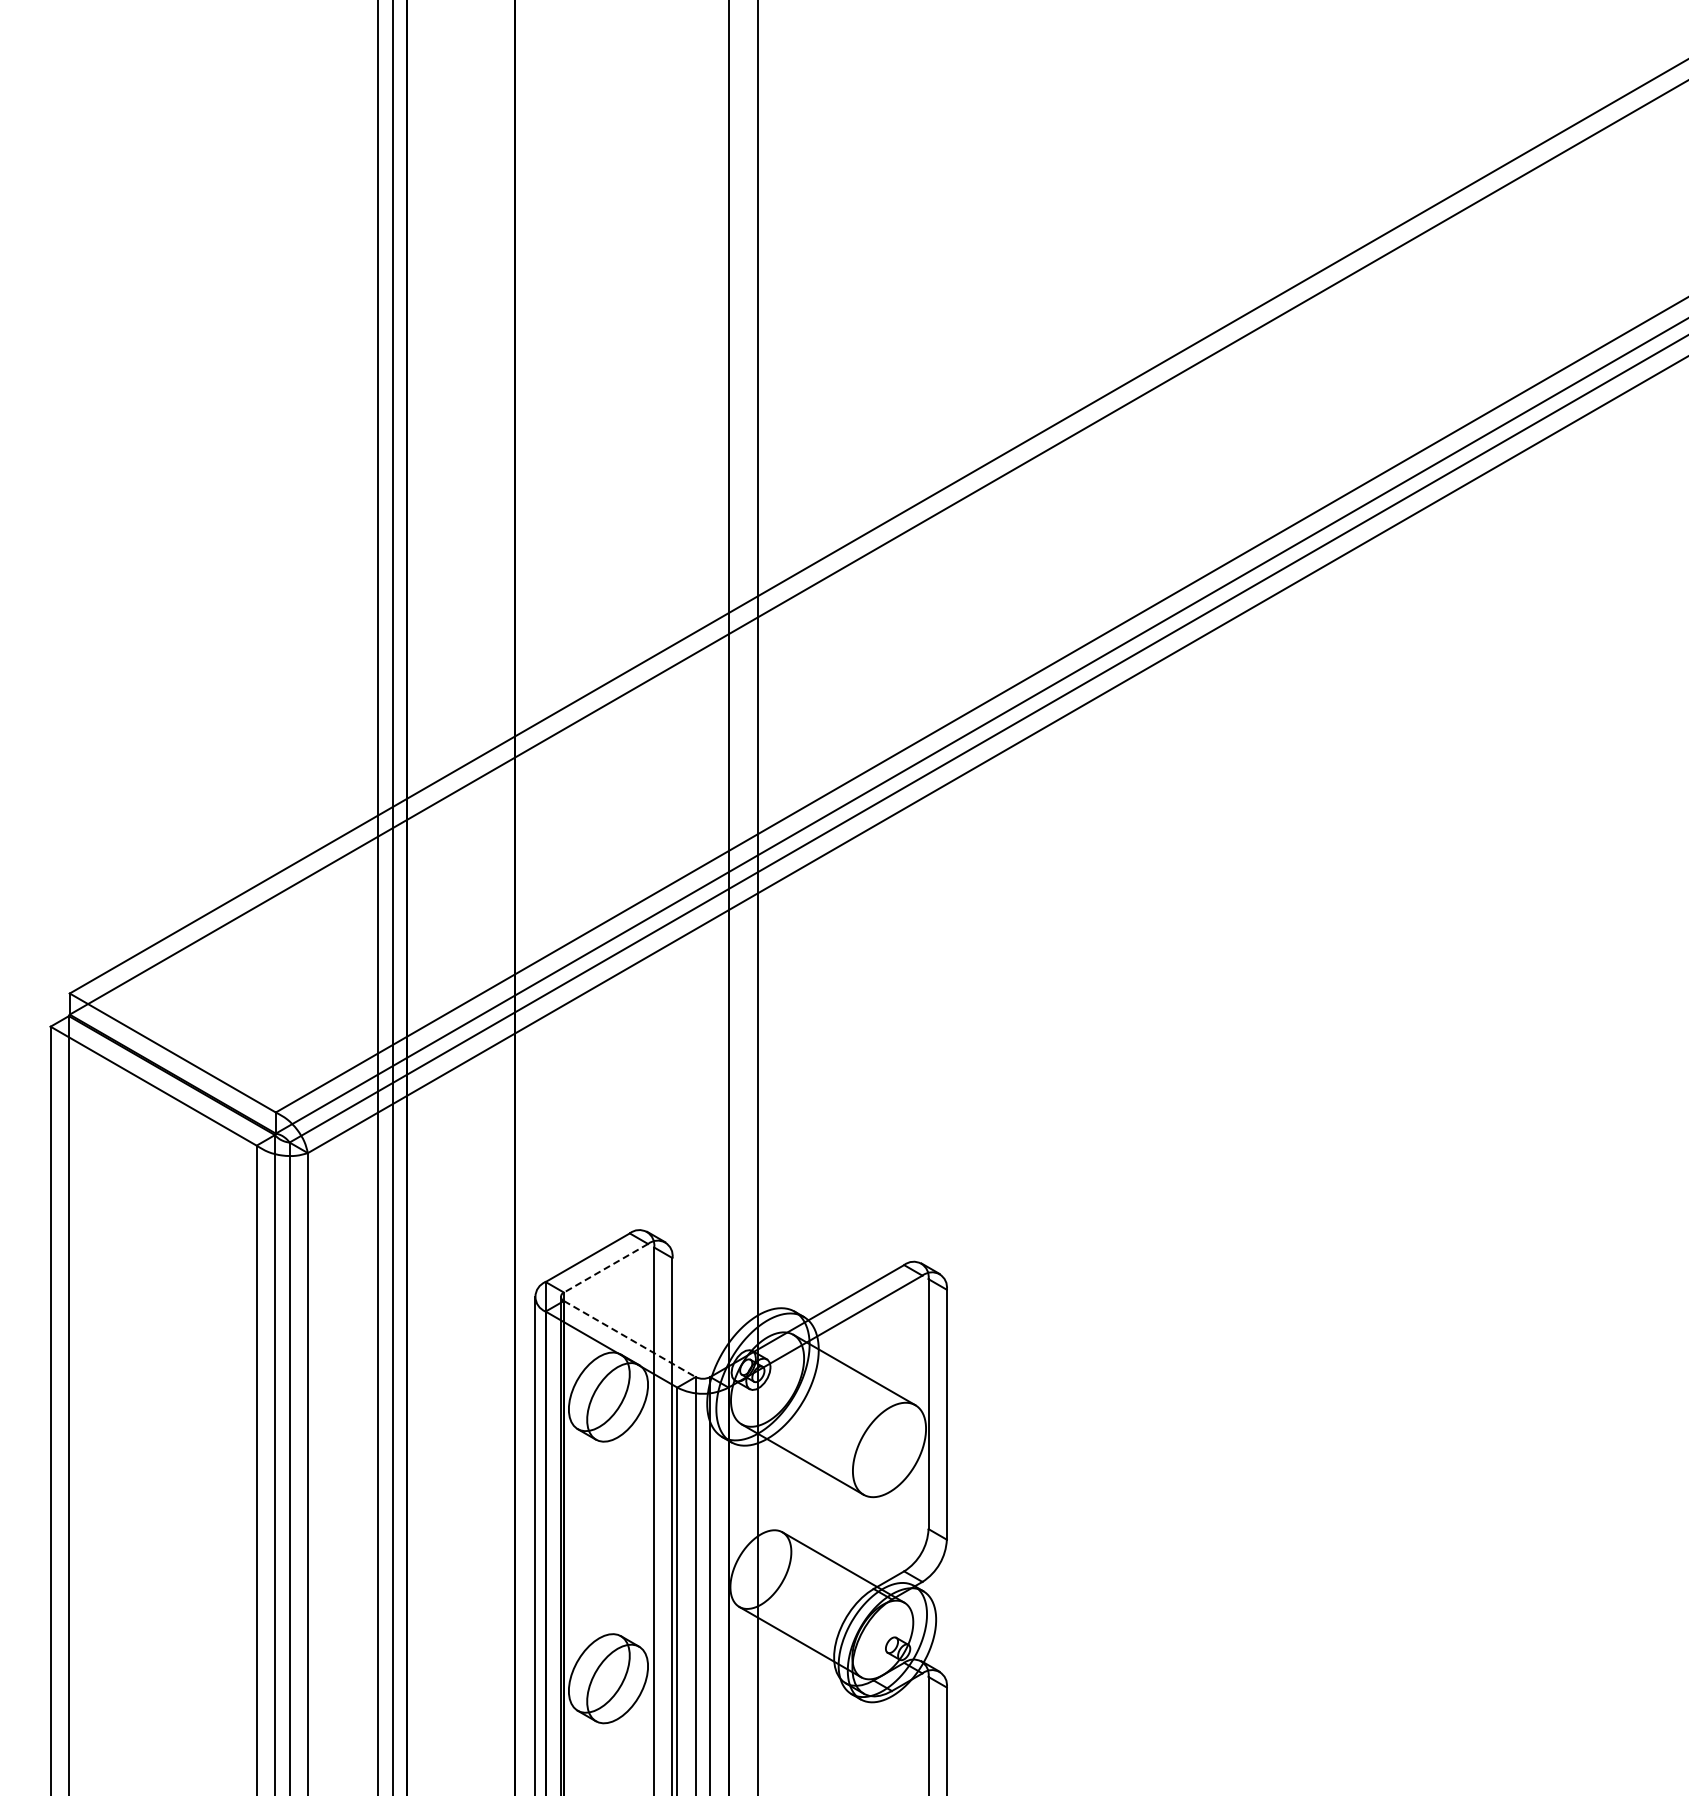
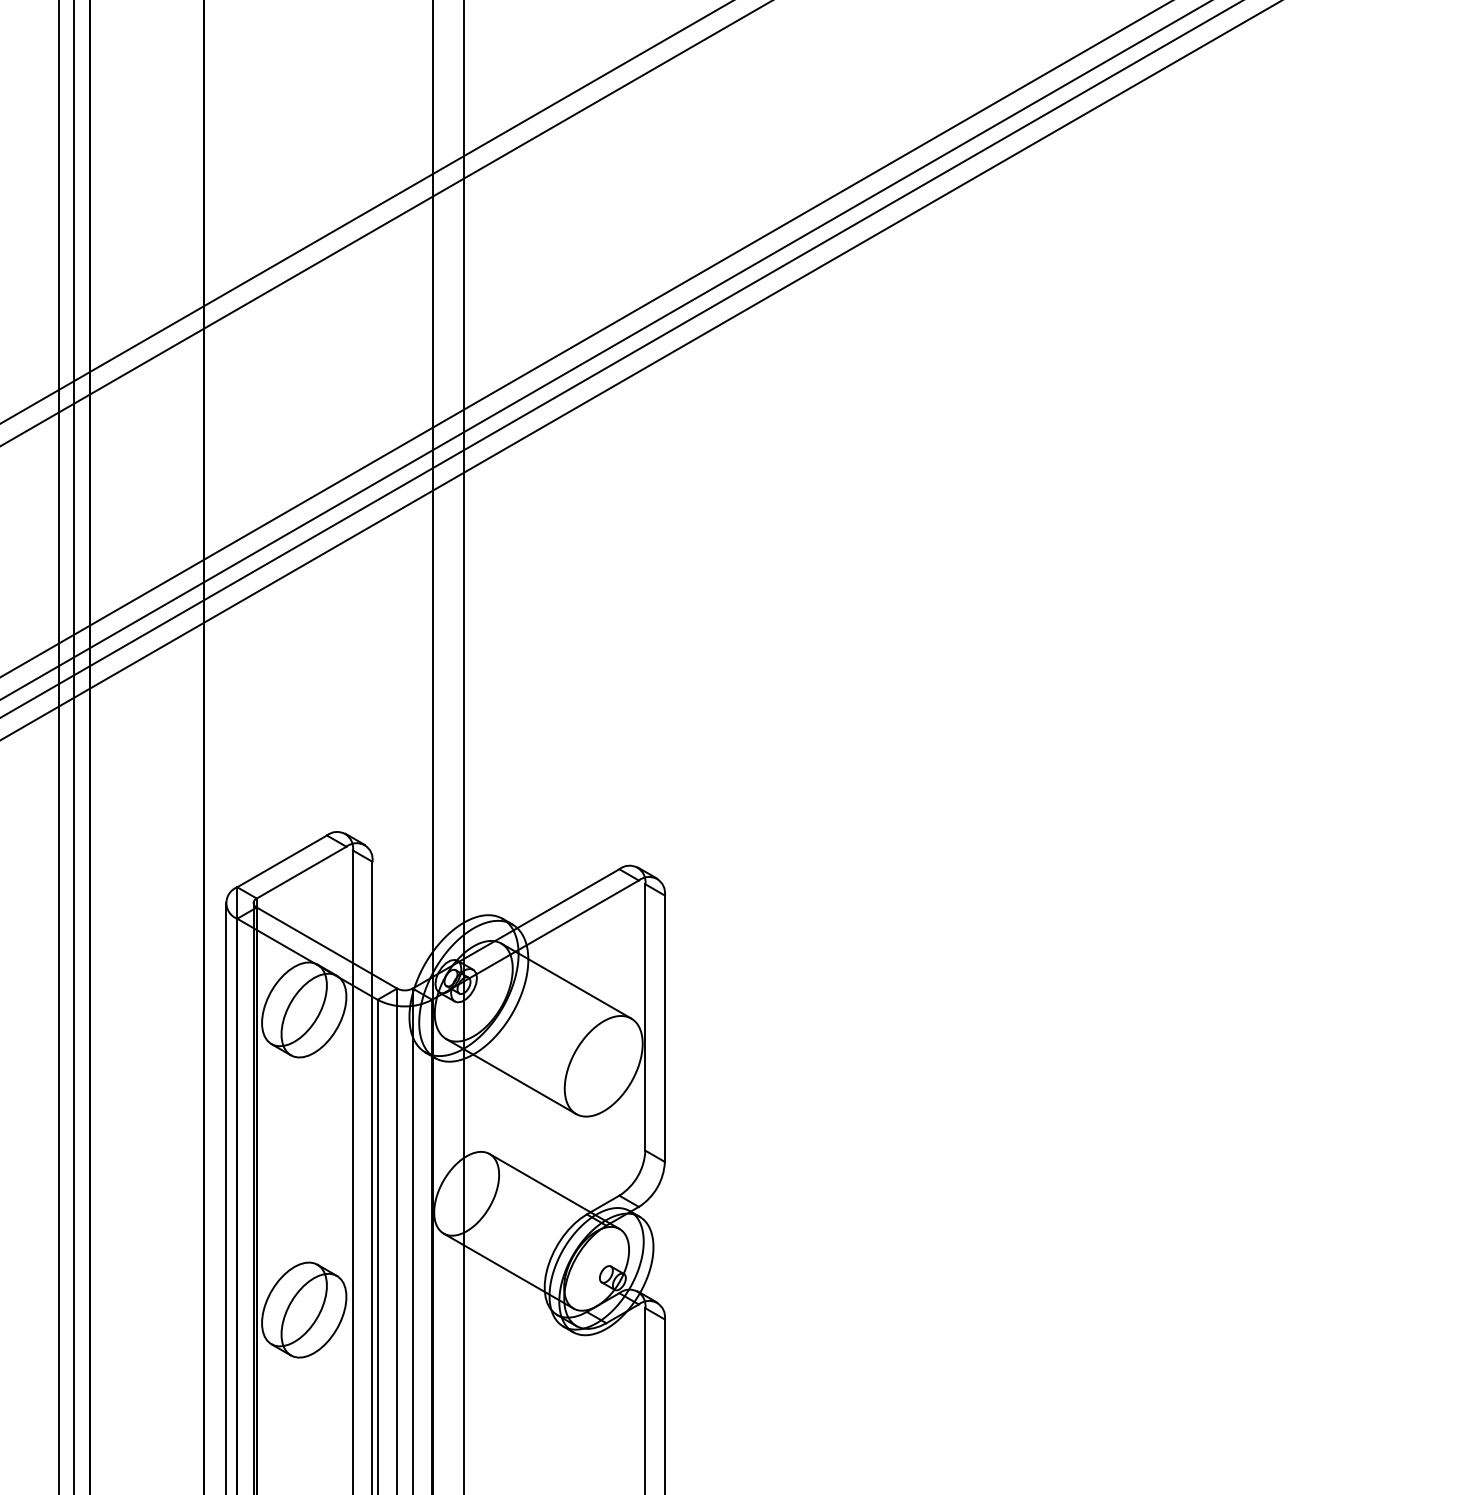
line: (606, 1268) -> (302, 872), dashed -> solid
line: (630, 1339) -> (327, 948), dashed -> solid

